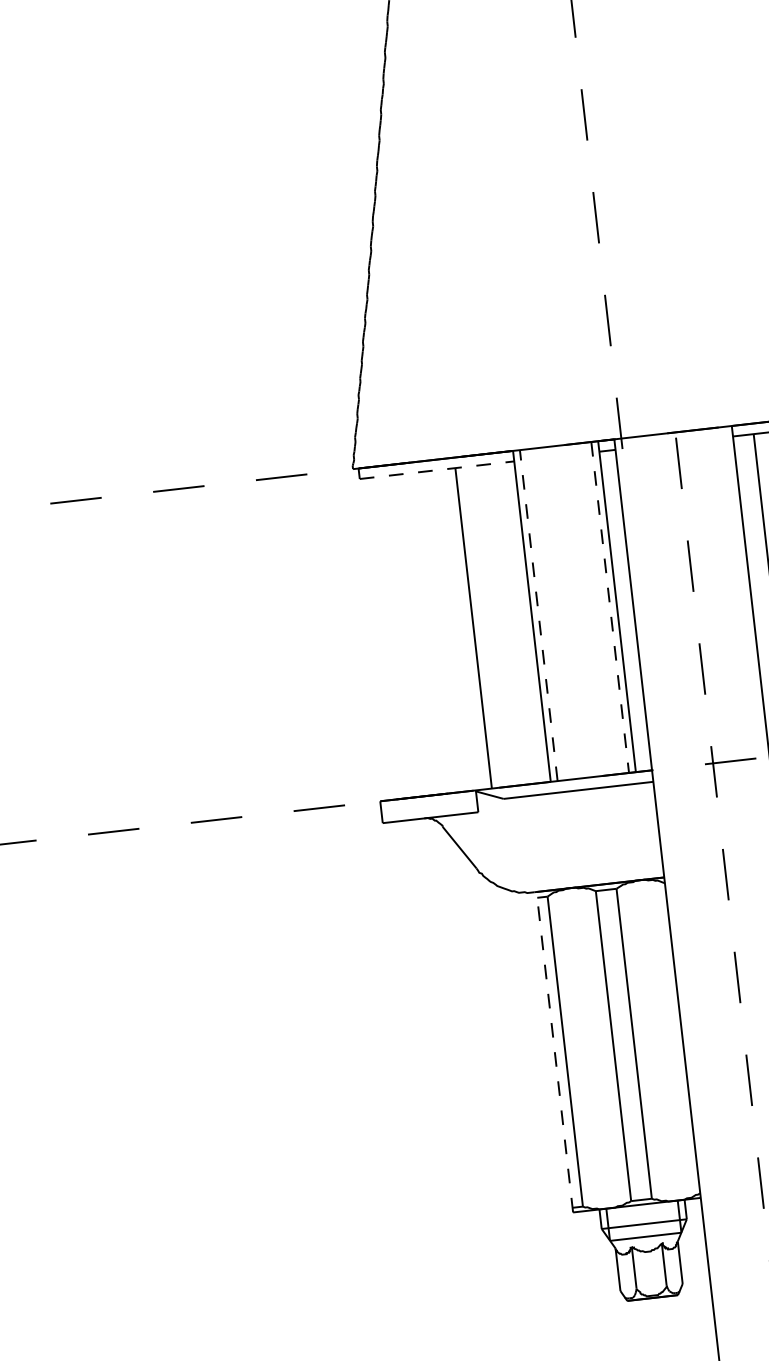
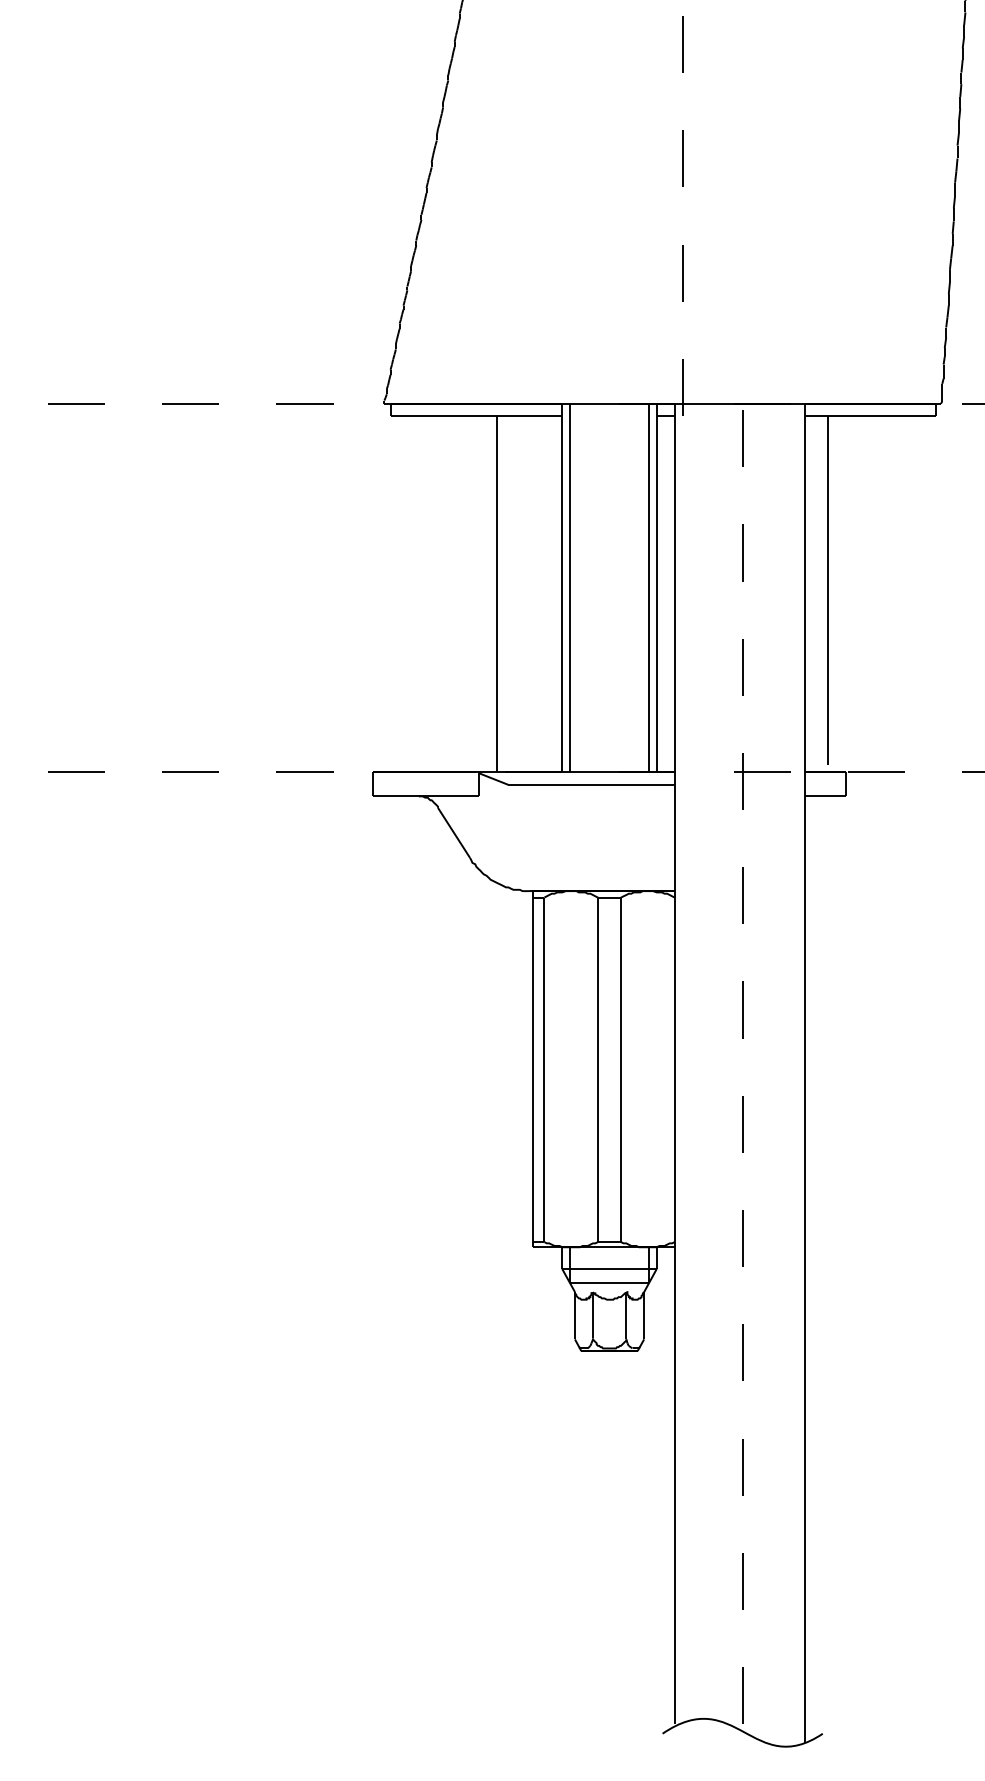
line: (437, 469) -> (476, 415), dashed -> solid
line: (610, 607) -> (649, 588), dashed -> solid
line: (538, 615) -> (569, 588), dashed -> solid
line: (554, 1051) -> (532, 1068), dashed -> solid

